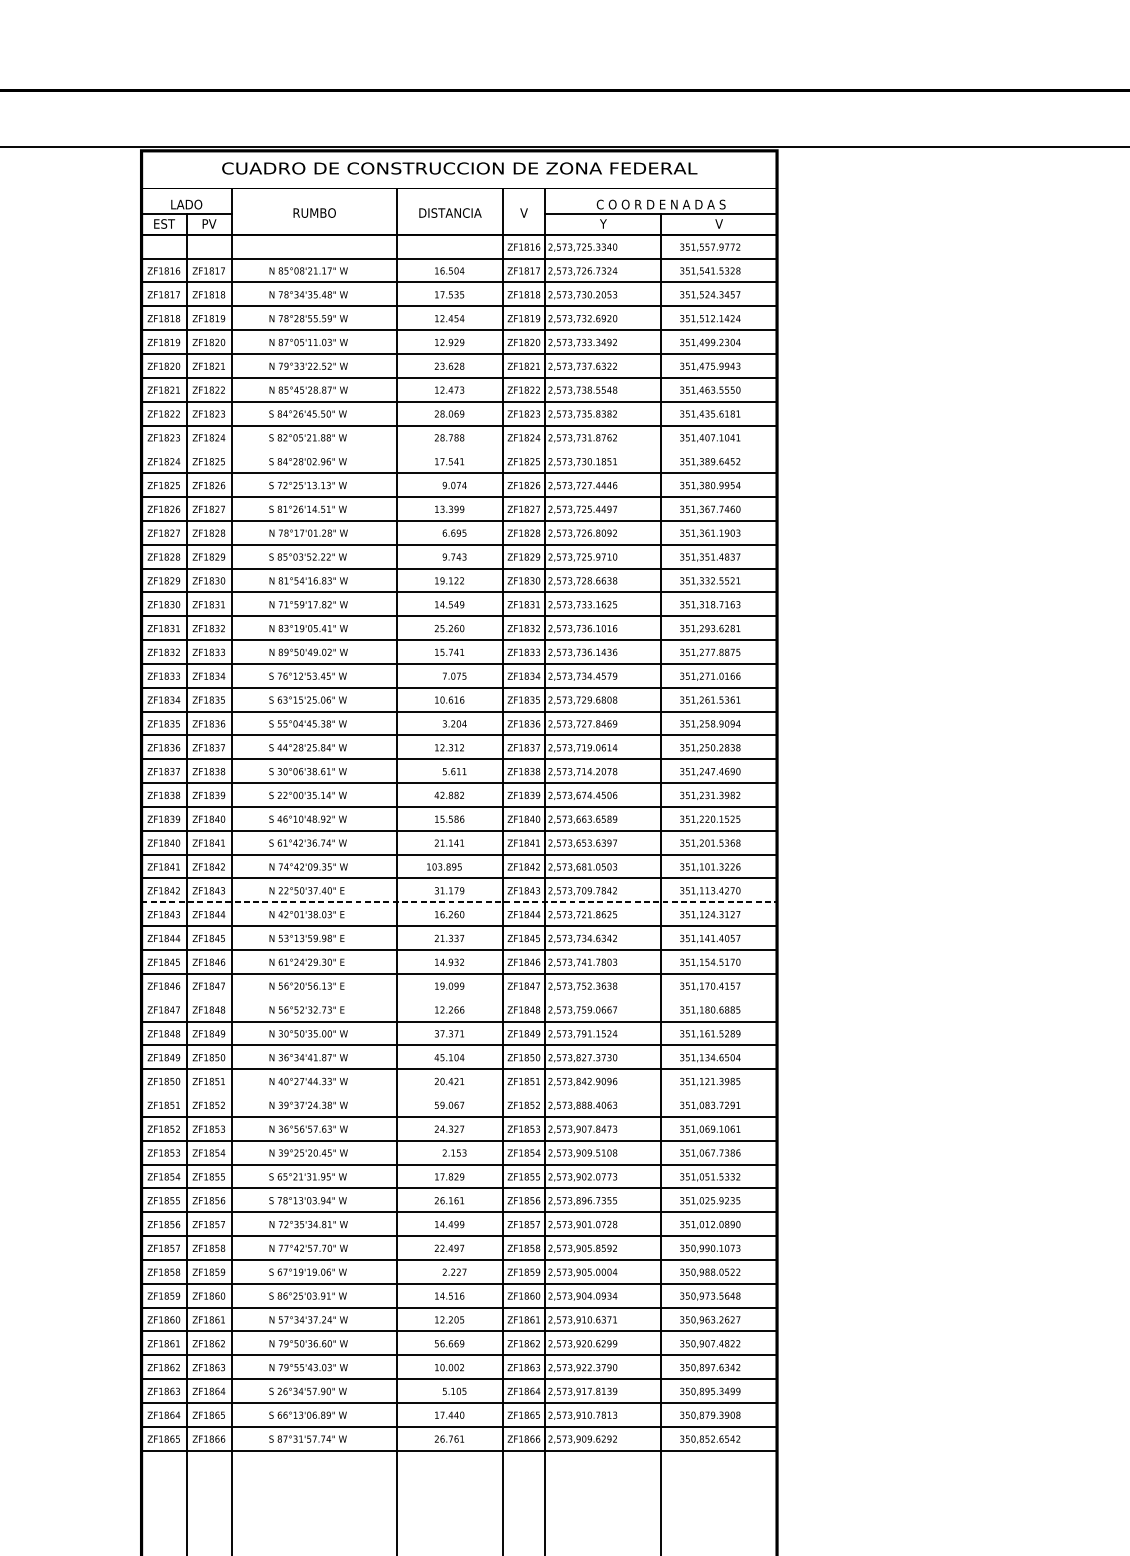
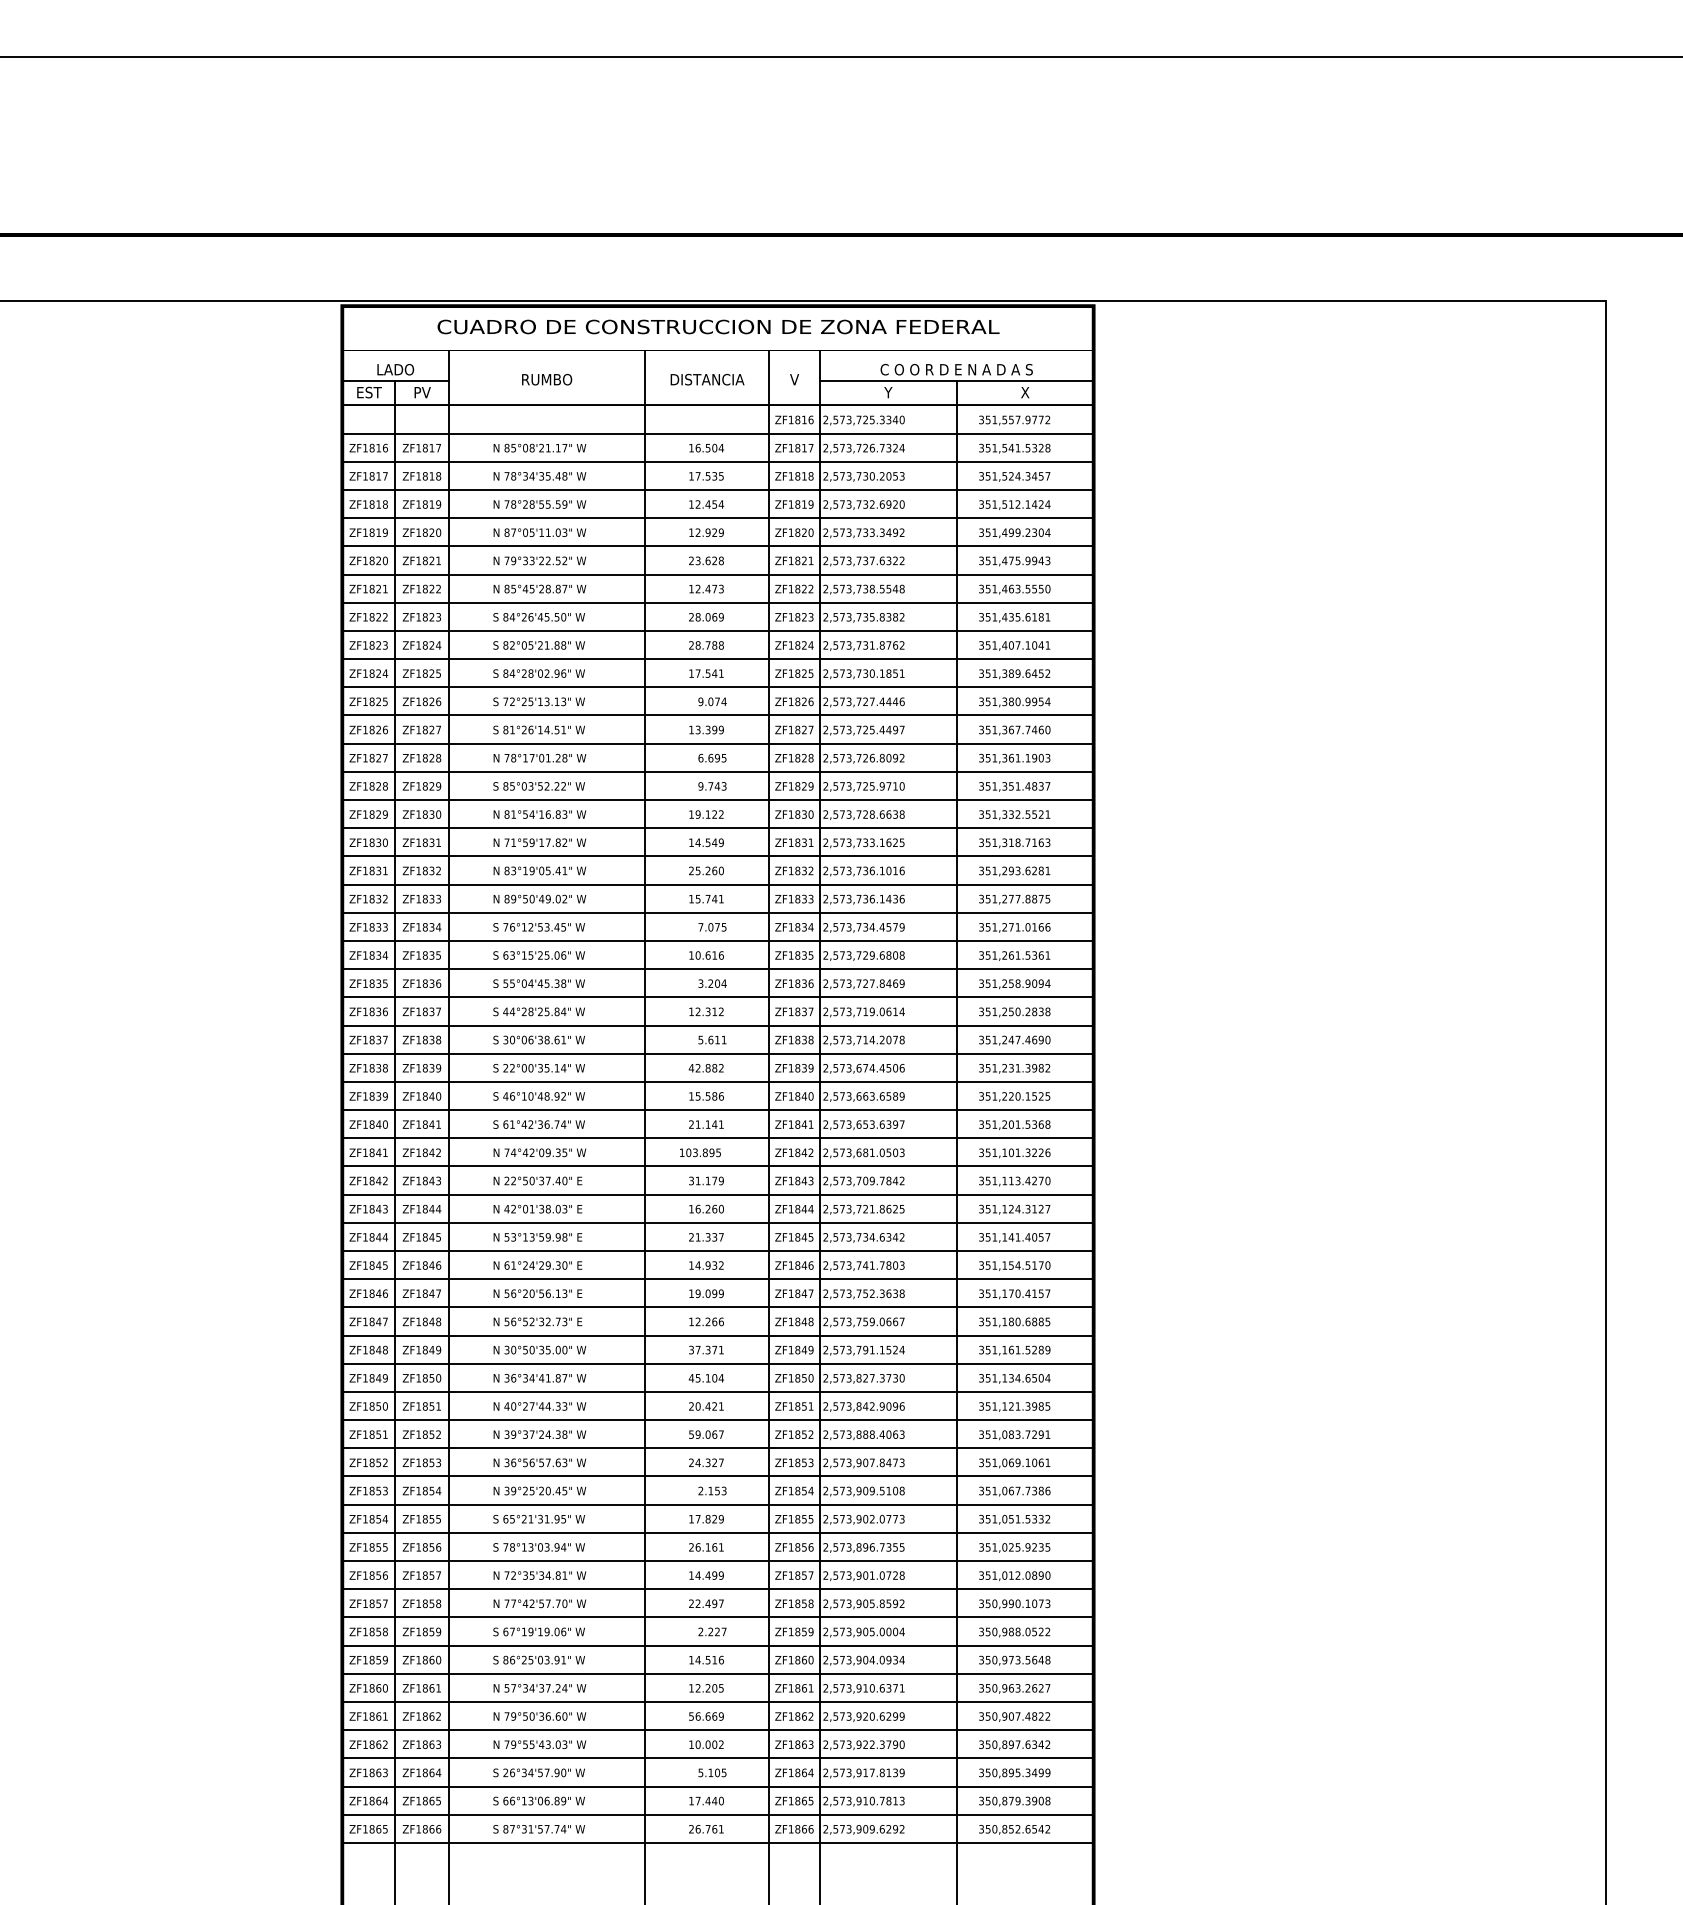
text: (718, 223) -> (1024, 392), V -> X
line: (458, 449) -> (717, 659), added
line: (458, 902) -> (717, 1194), dashed -> solid
line: (458, 997) -> (717, 1307), added
line: (458, 1093) -> (717, 1420), added

